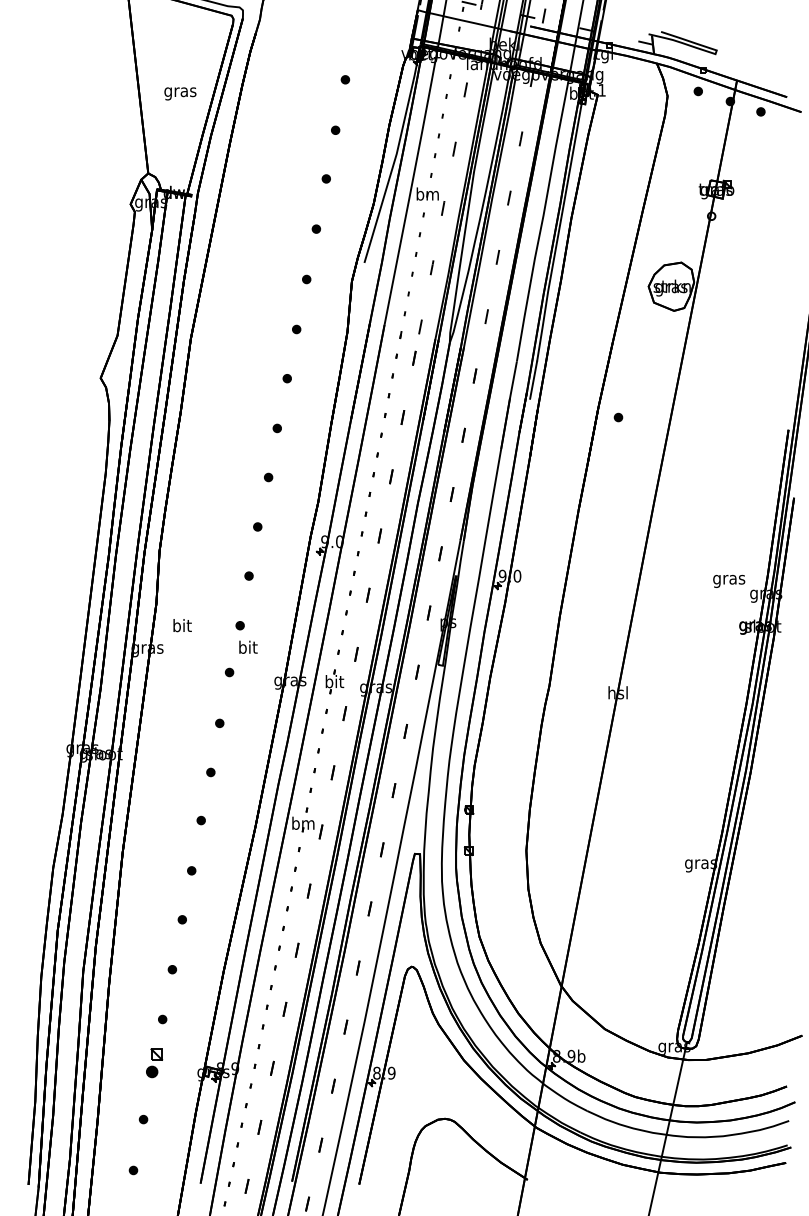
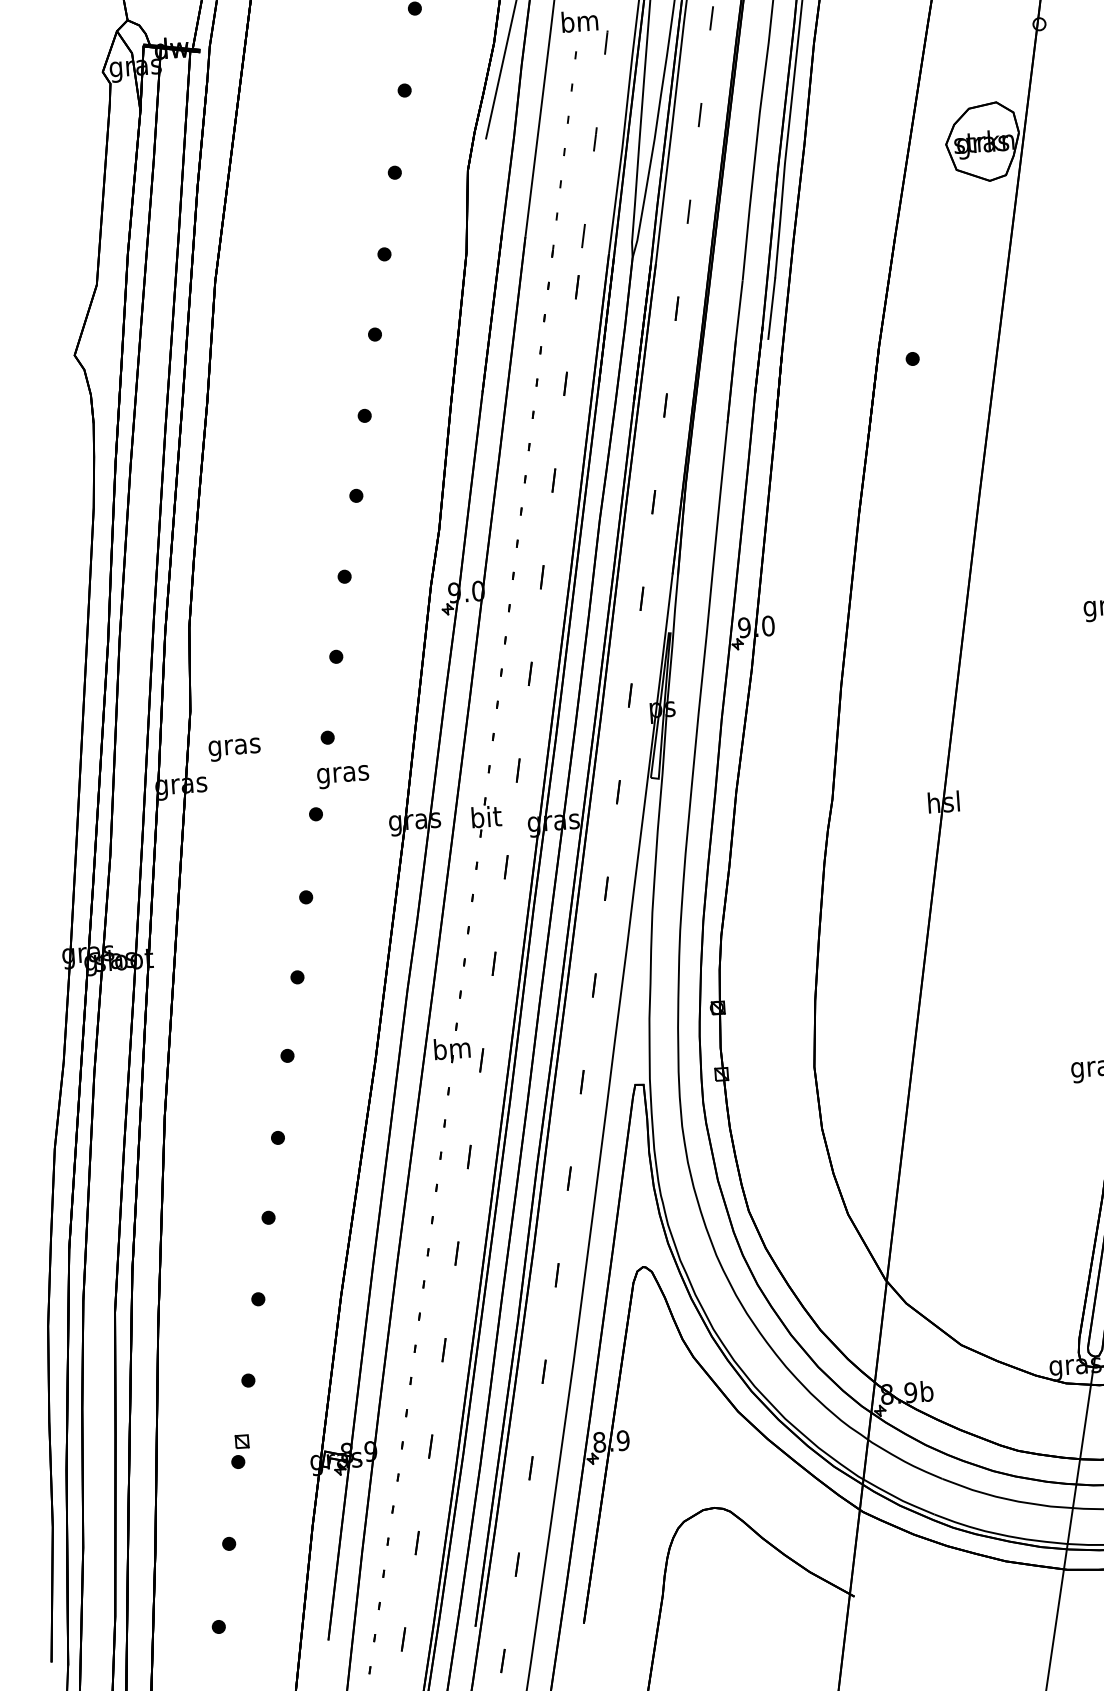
text: (182, 627) -> (235, 747), bit -> gras
text: (248, 648) -> (343, 773), bit -> gras
part: (154, 1062) -> (240, 1450), size x0.71

